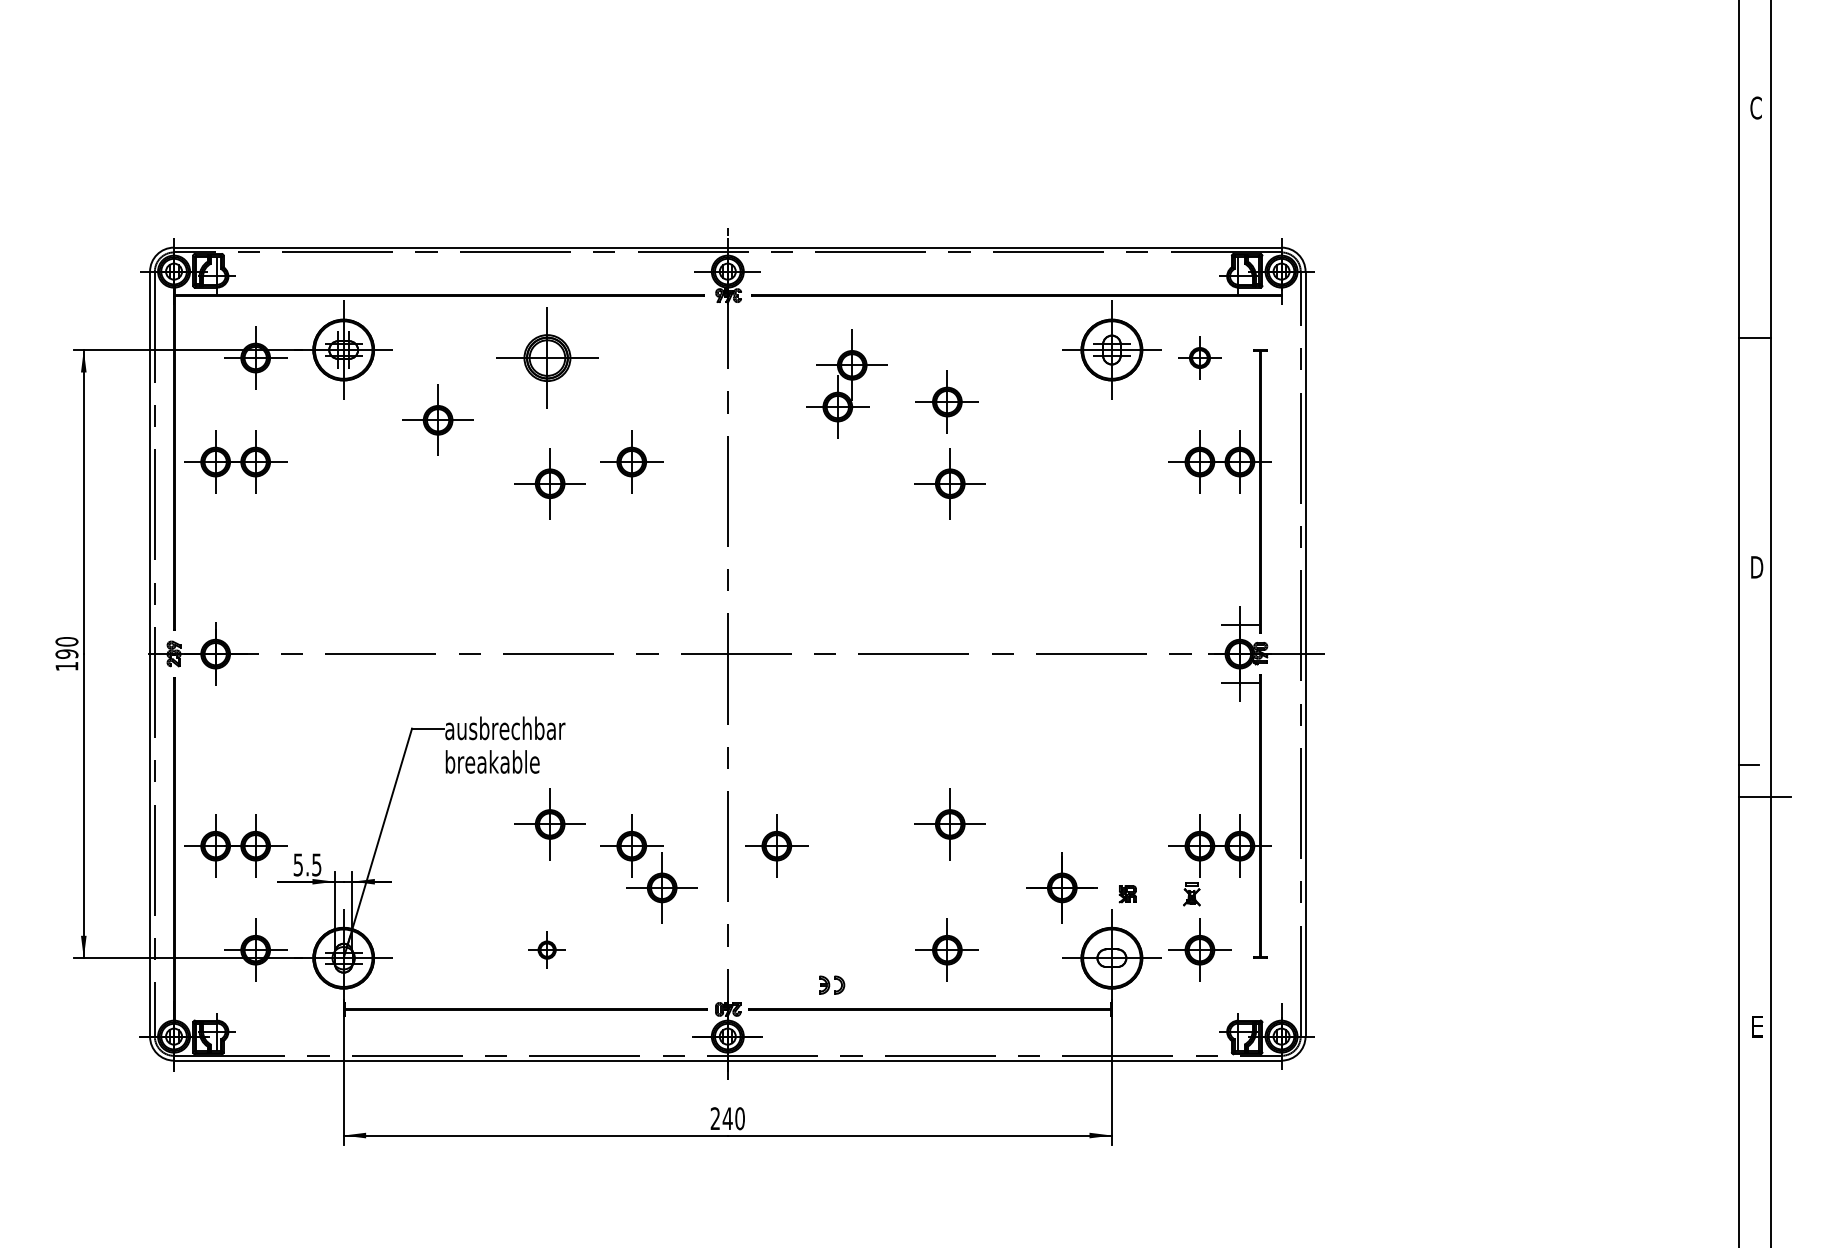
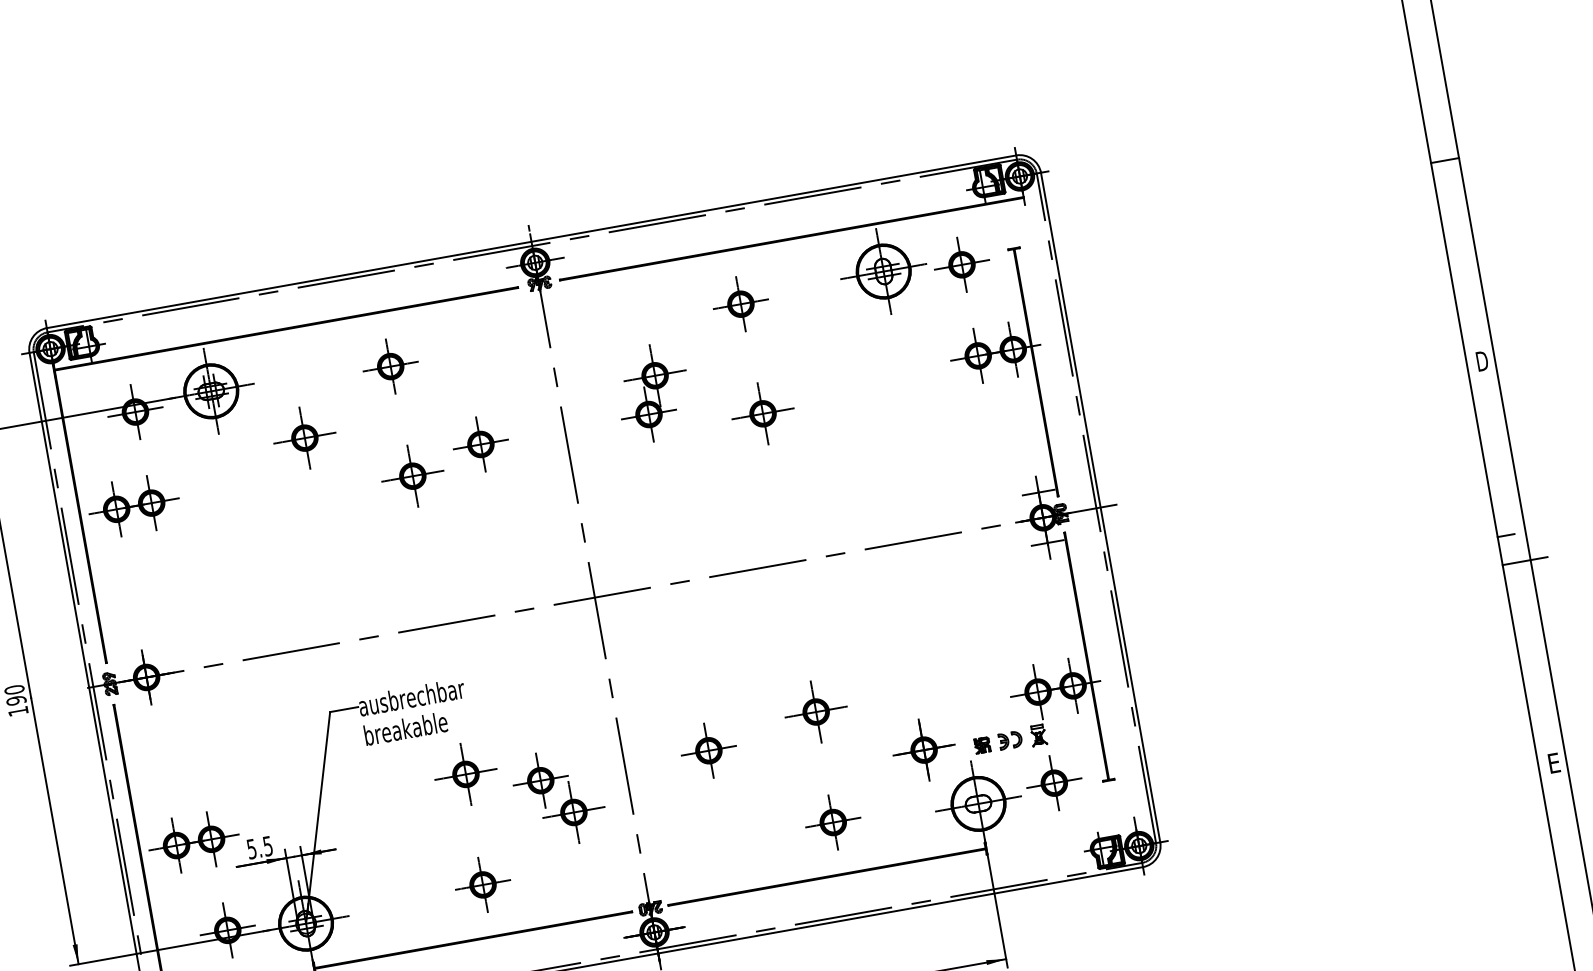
part: (546, 357) -> (389, 366), size x0.62
part: (1199, 357) -> (961, 264), size x1.43
part: (846, 383) -> (652, 392), moved
part: (946, 401) -> (740, 303), moved
part: (776, 845) -> (708, 750), moved
part: (546, 949) -> (482, 884), size x1.67
part: (832, 984) -> (1010, 739), moved

